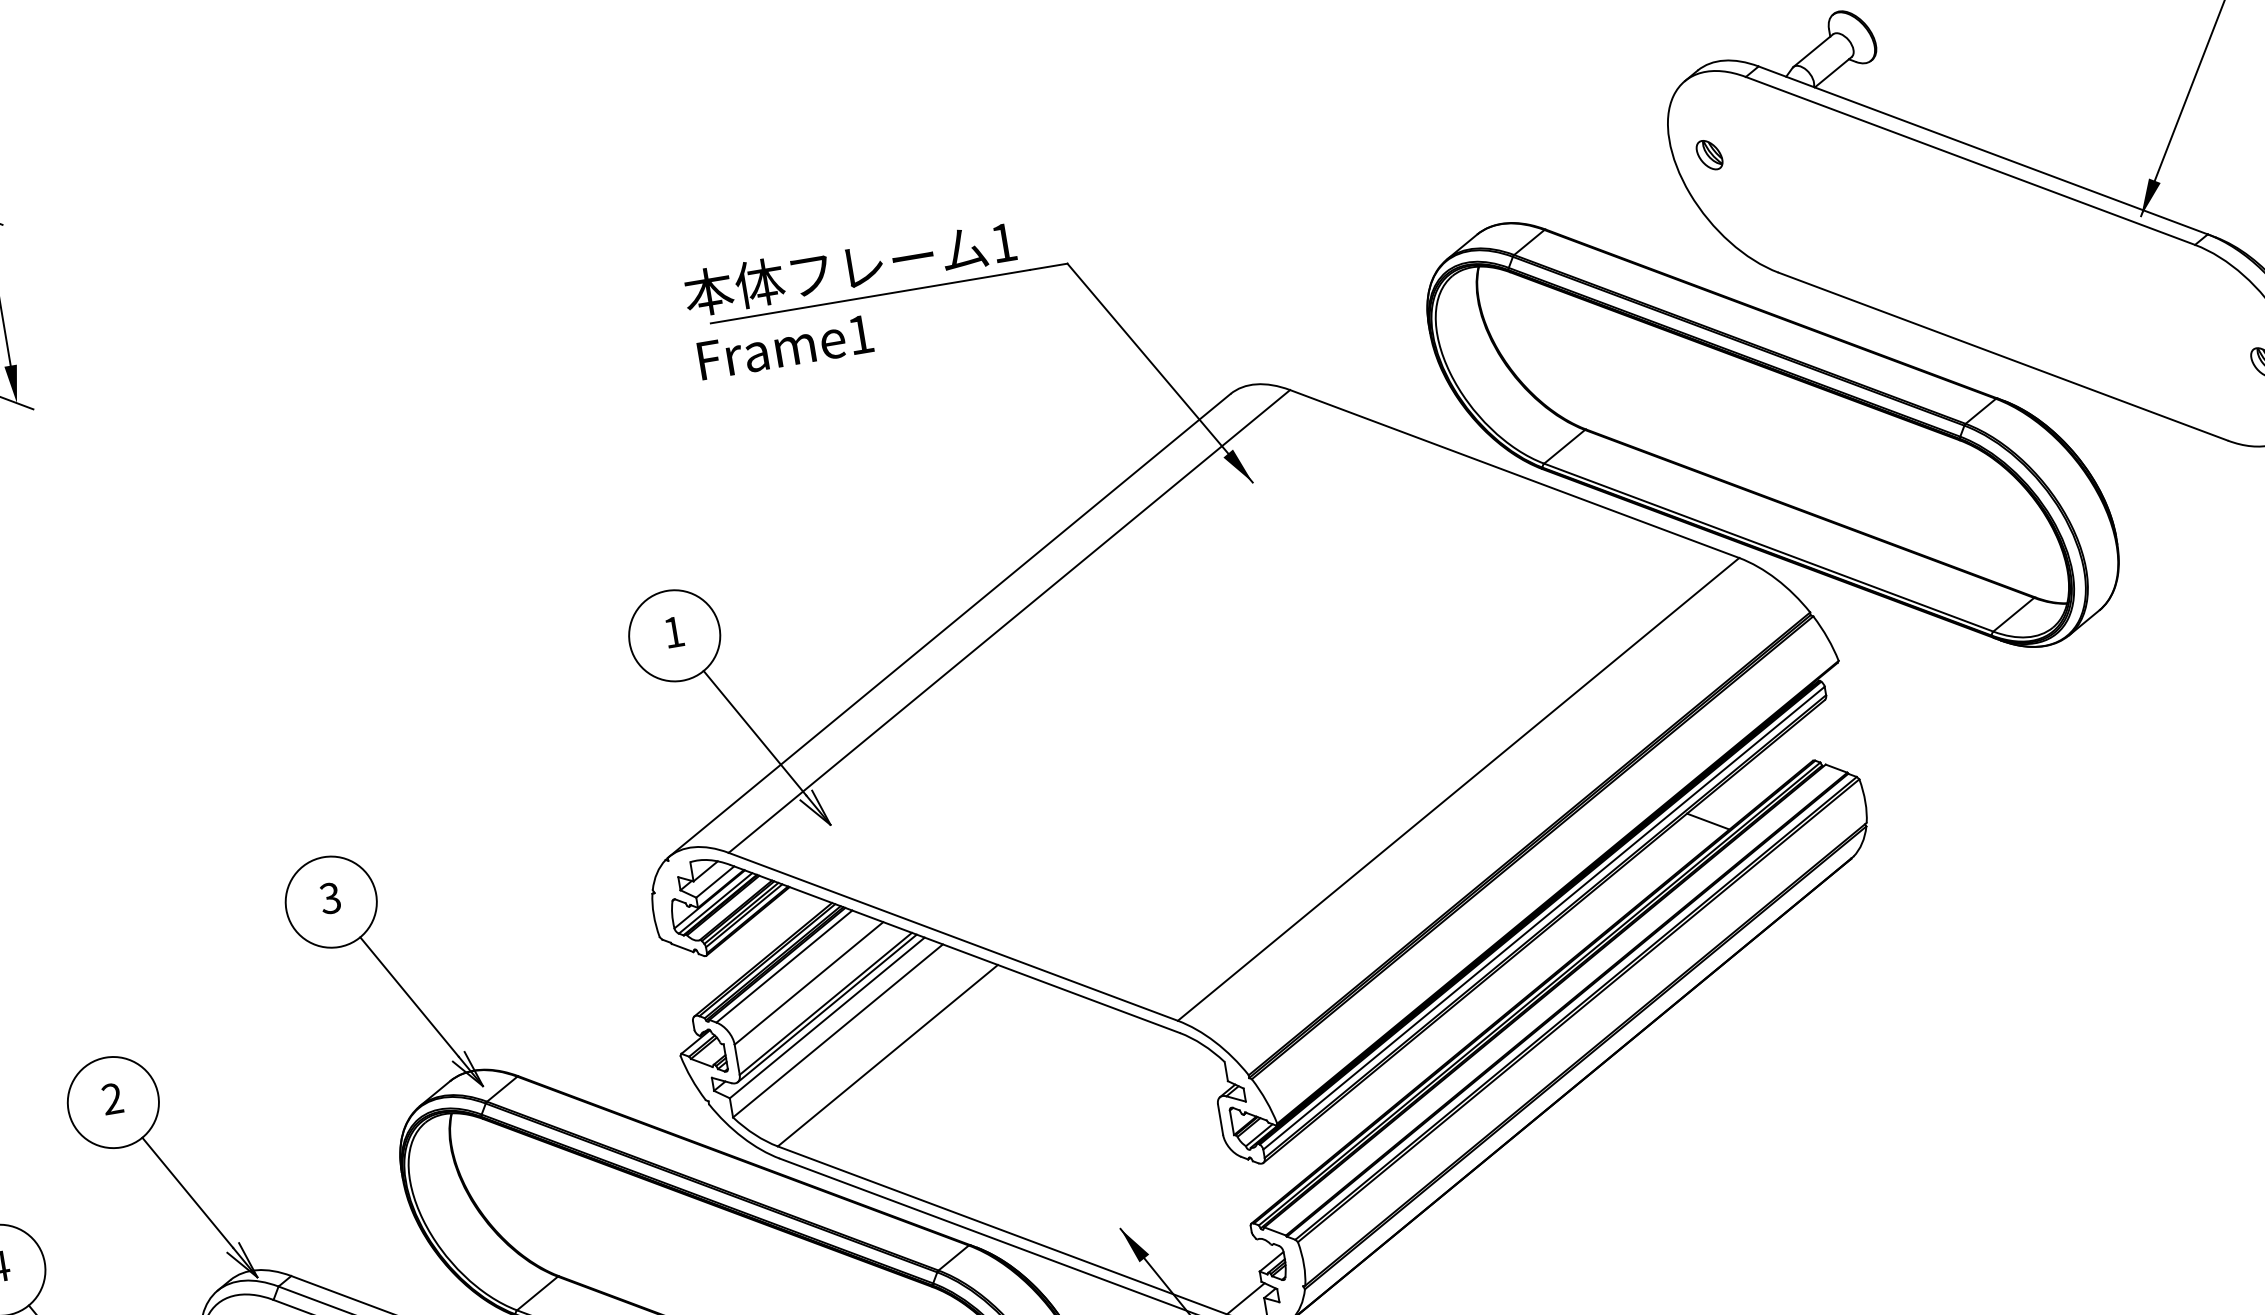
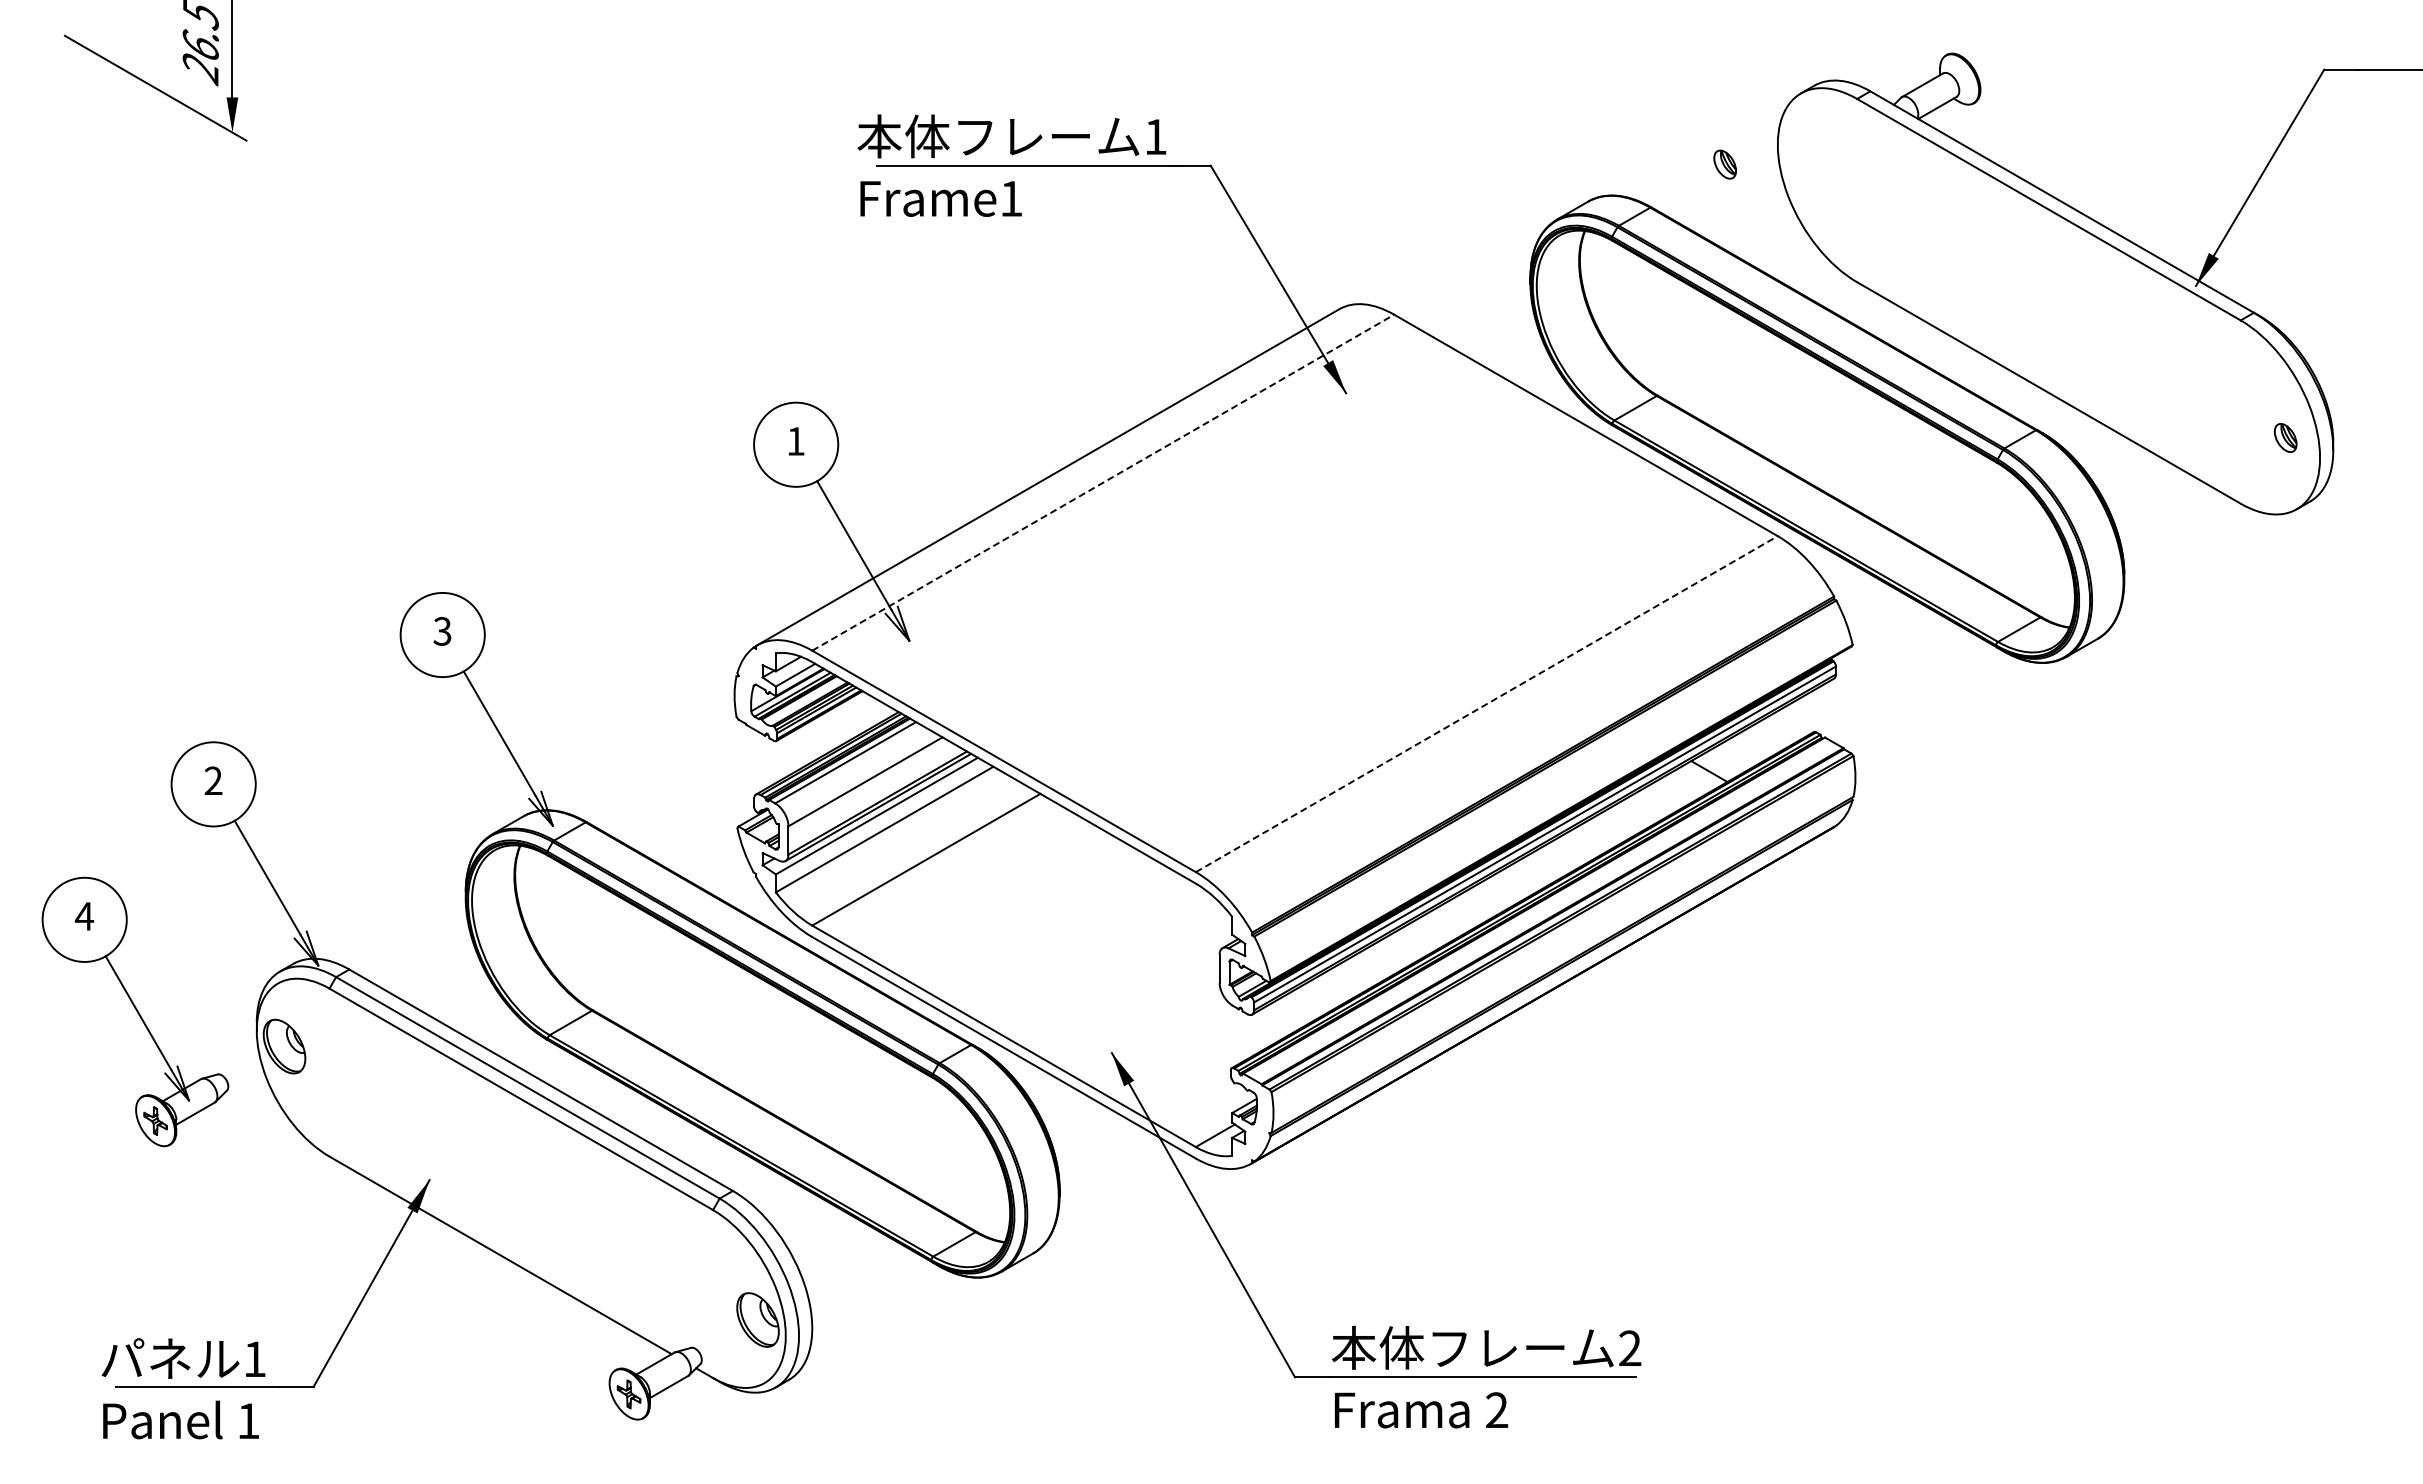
part: (1708, 155) -> (1724, 164), moved
line: (1009, 621) -> (1103, 482), solid -> dashed
line: (1458, 789) -> (1486, 704), solid -> dashed

